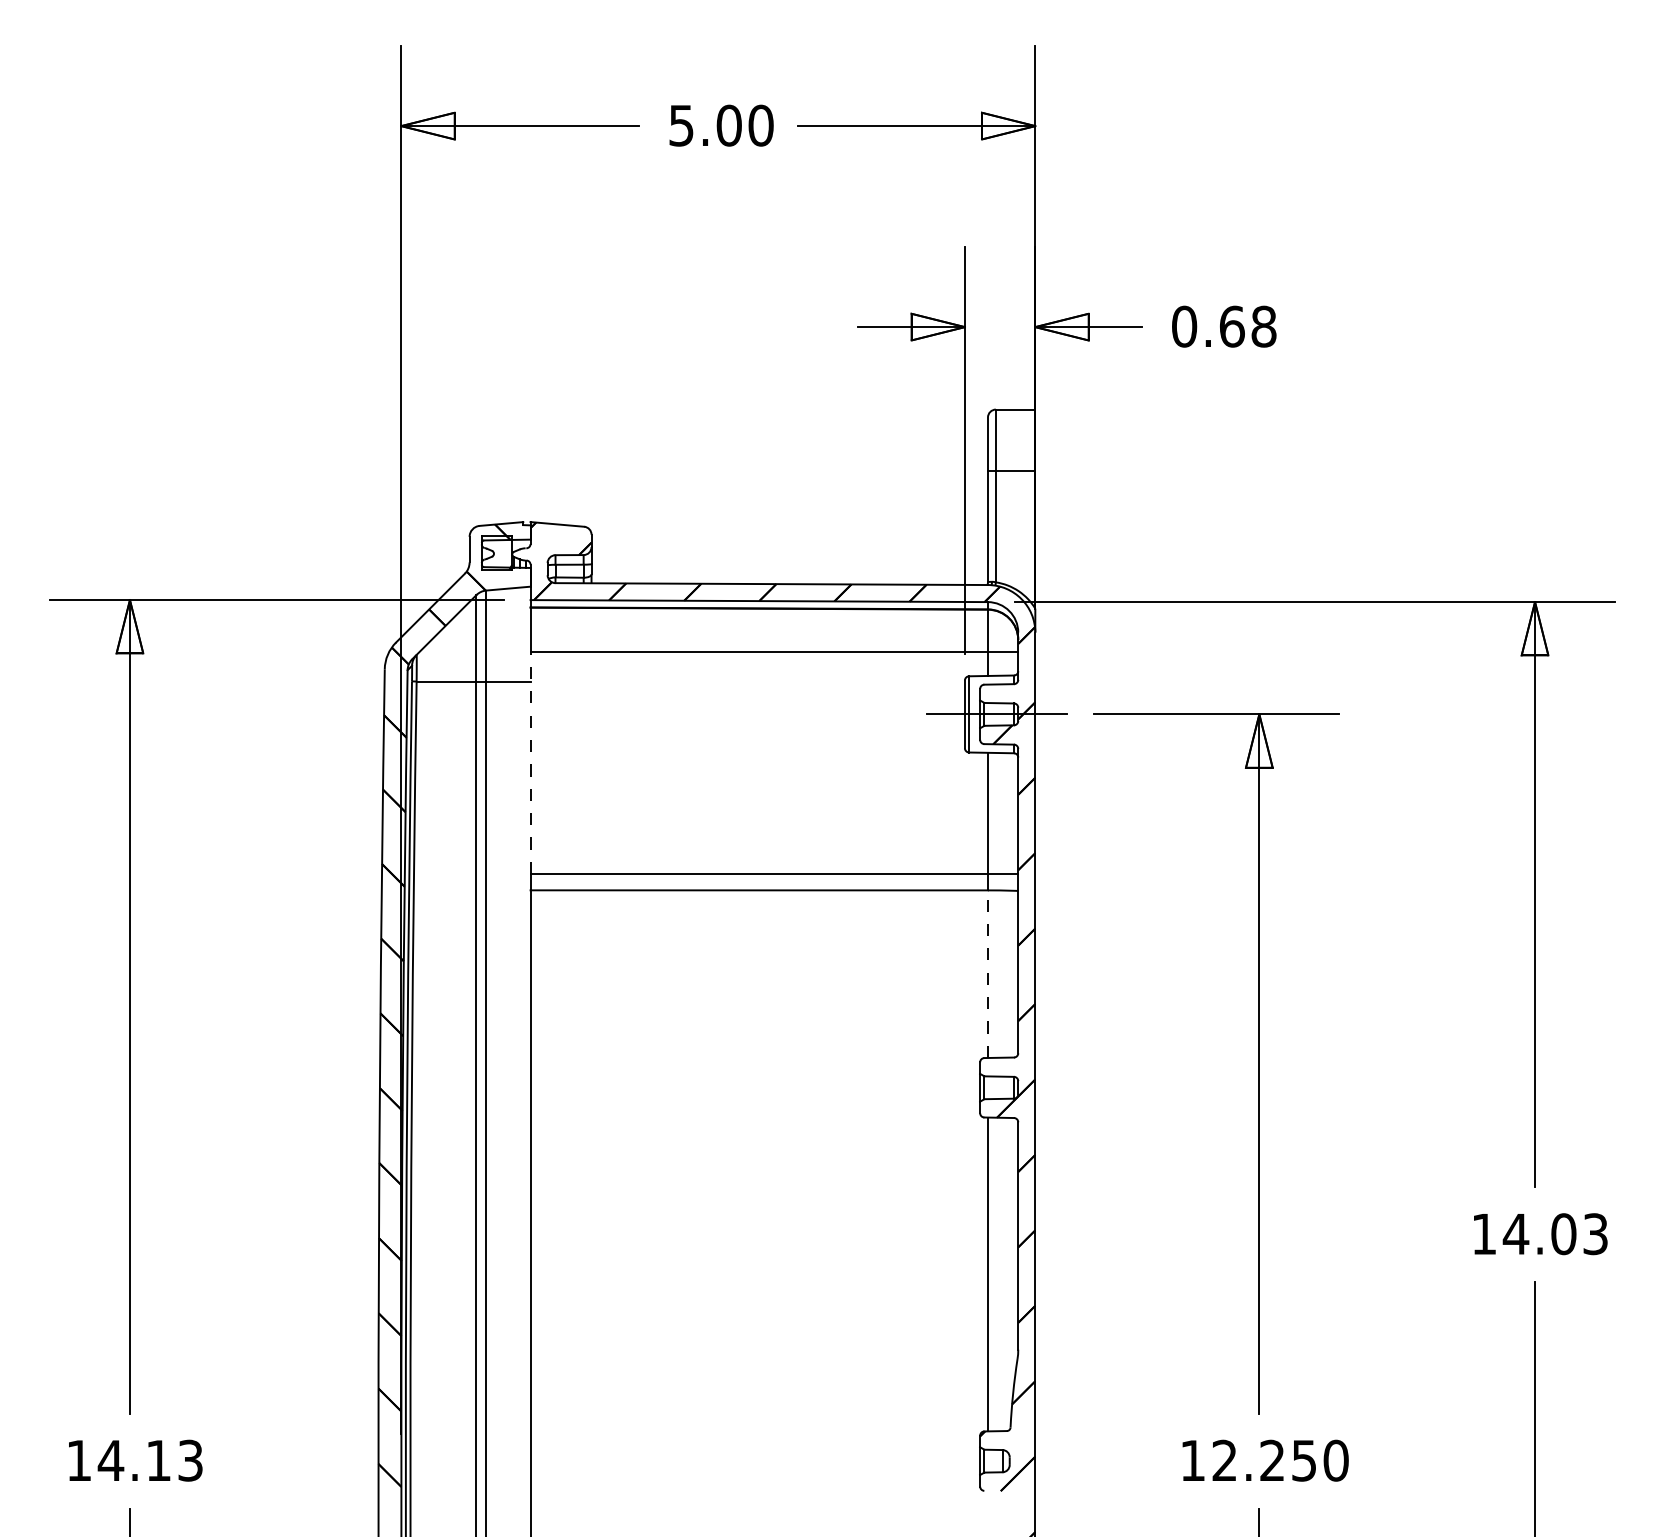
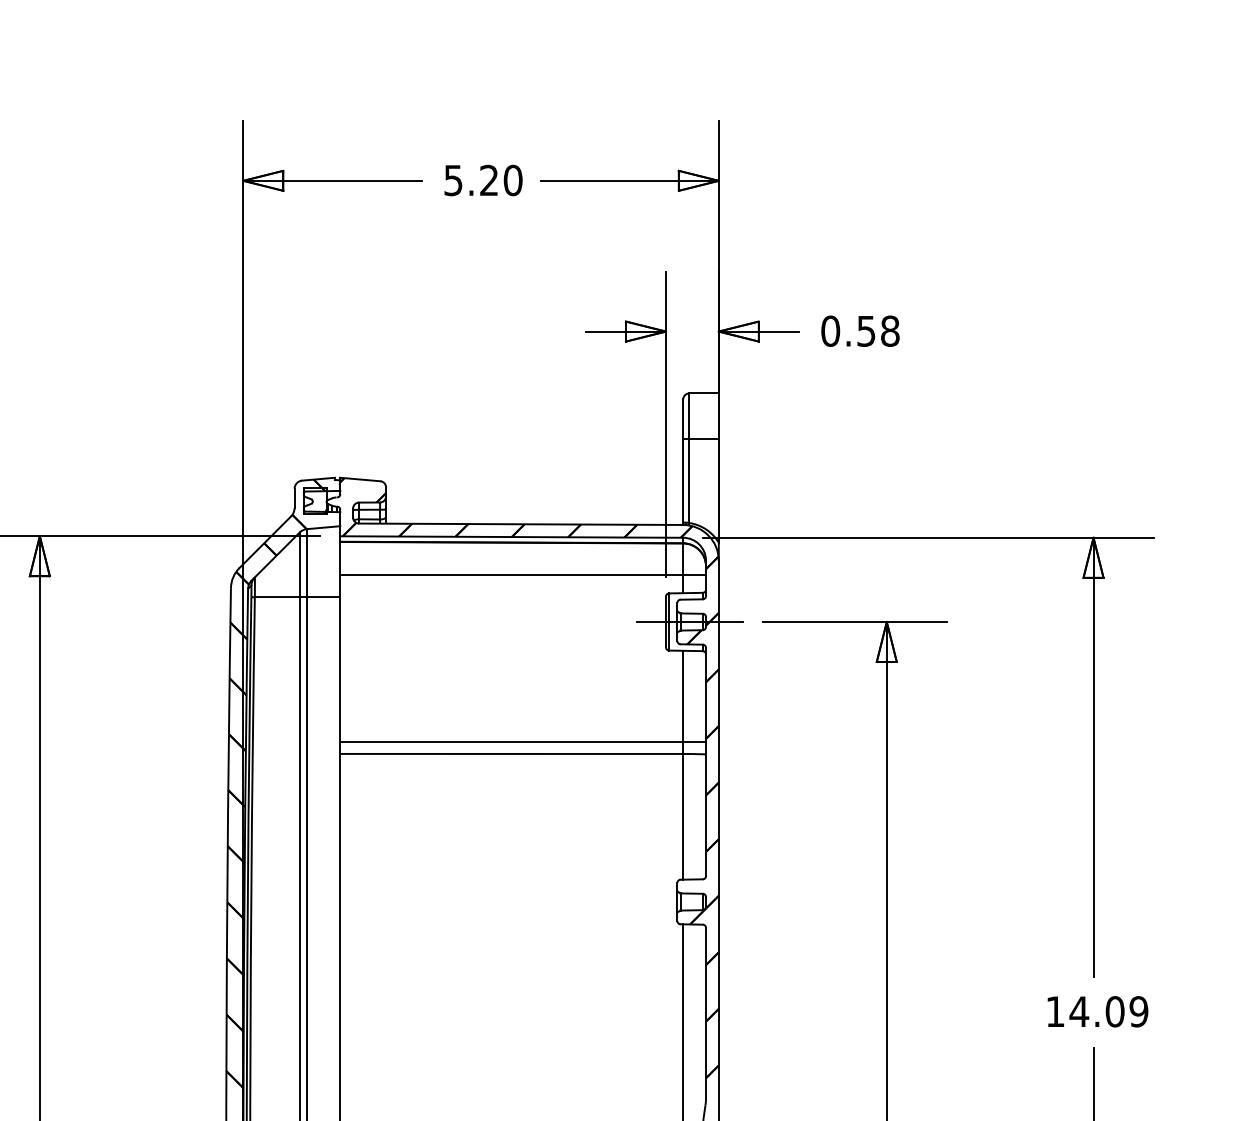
text: (728, 125) -> (488, 180), 5.00 -> 5.20
text: (1232, 326) -> (866, 331), 0.68 -> 0.58
line: (530, 762) -> (340, 658), dashed -> solid
line: (987, 974) -> (682, 817), dashed -> solid
text: (1595, 1233) -> (1138, 1011), 14.03 -> 14.09

